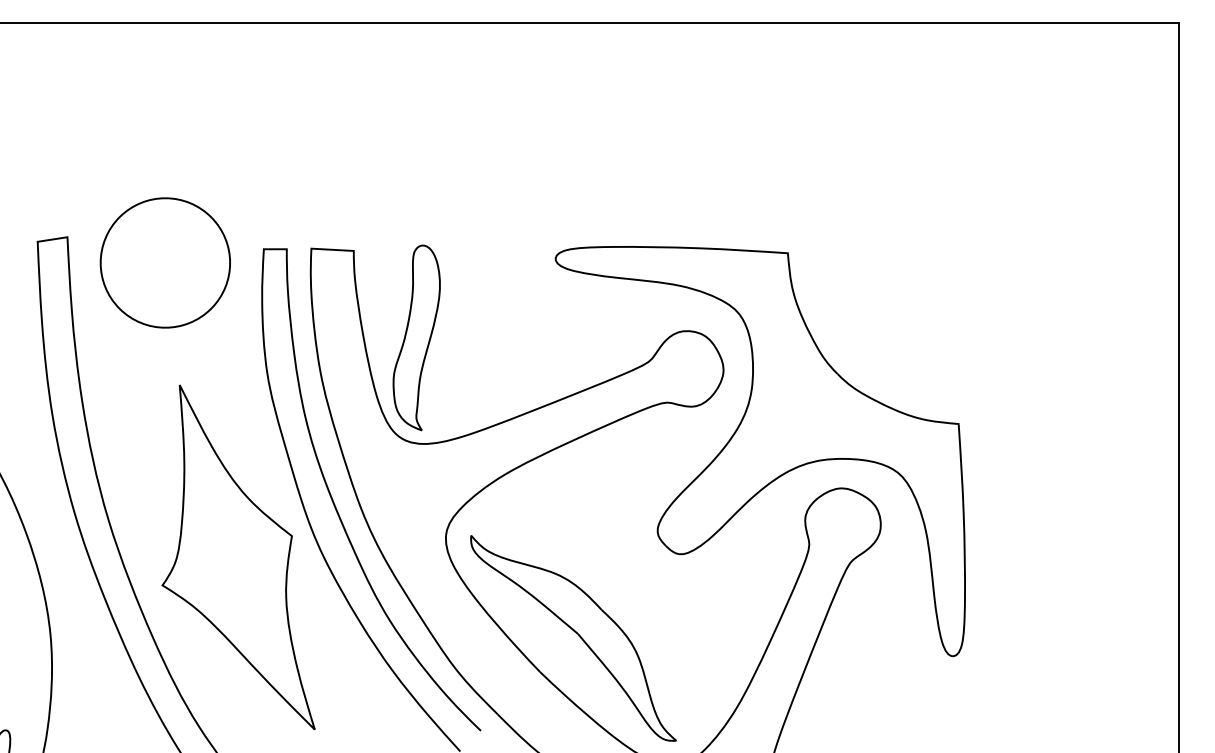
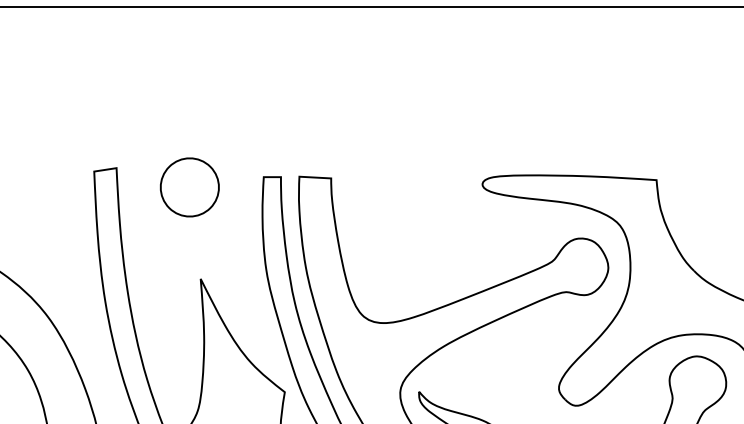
part: (164, 262) -> (189, 187), size x0.6
part: (416, 337) -> (378, 243), removed

